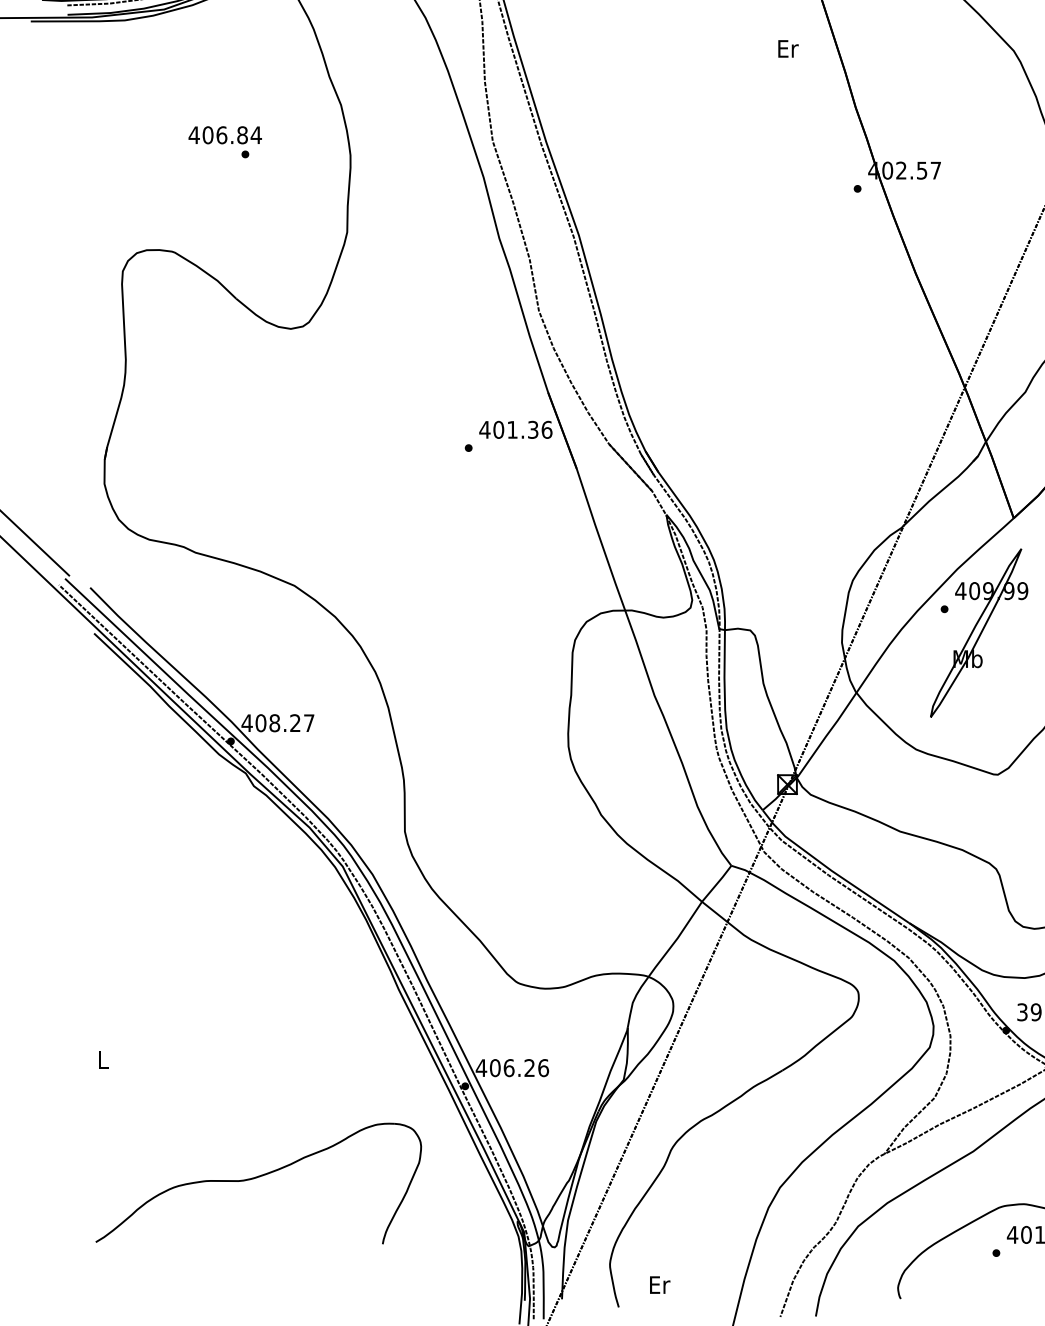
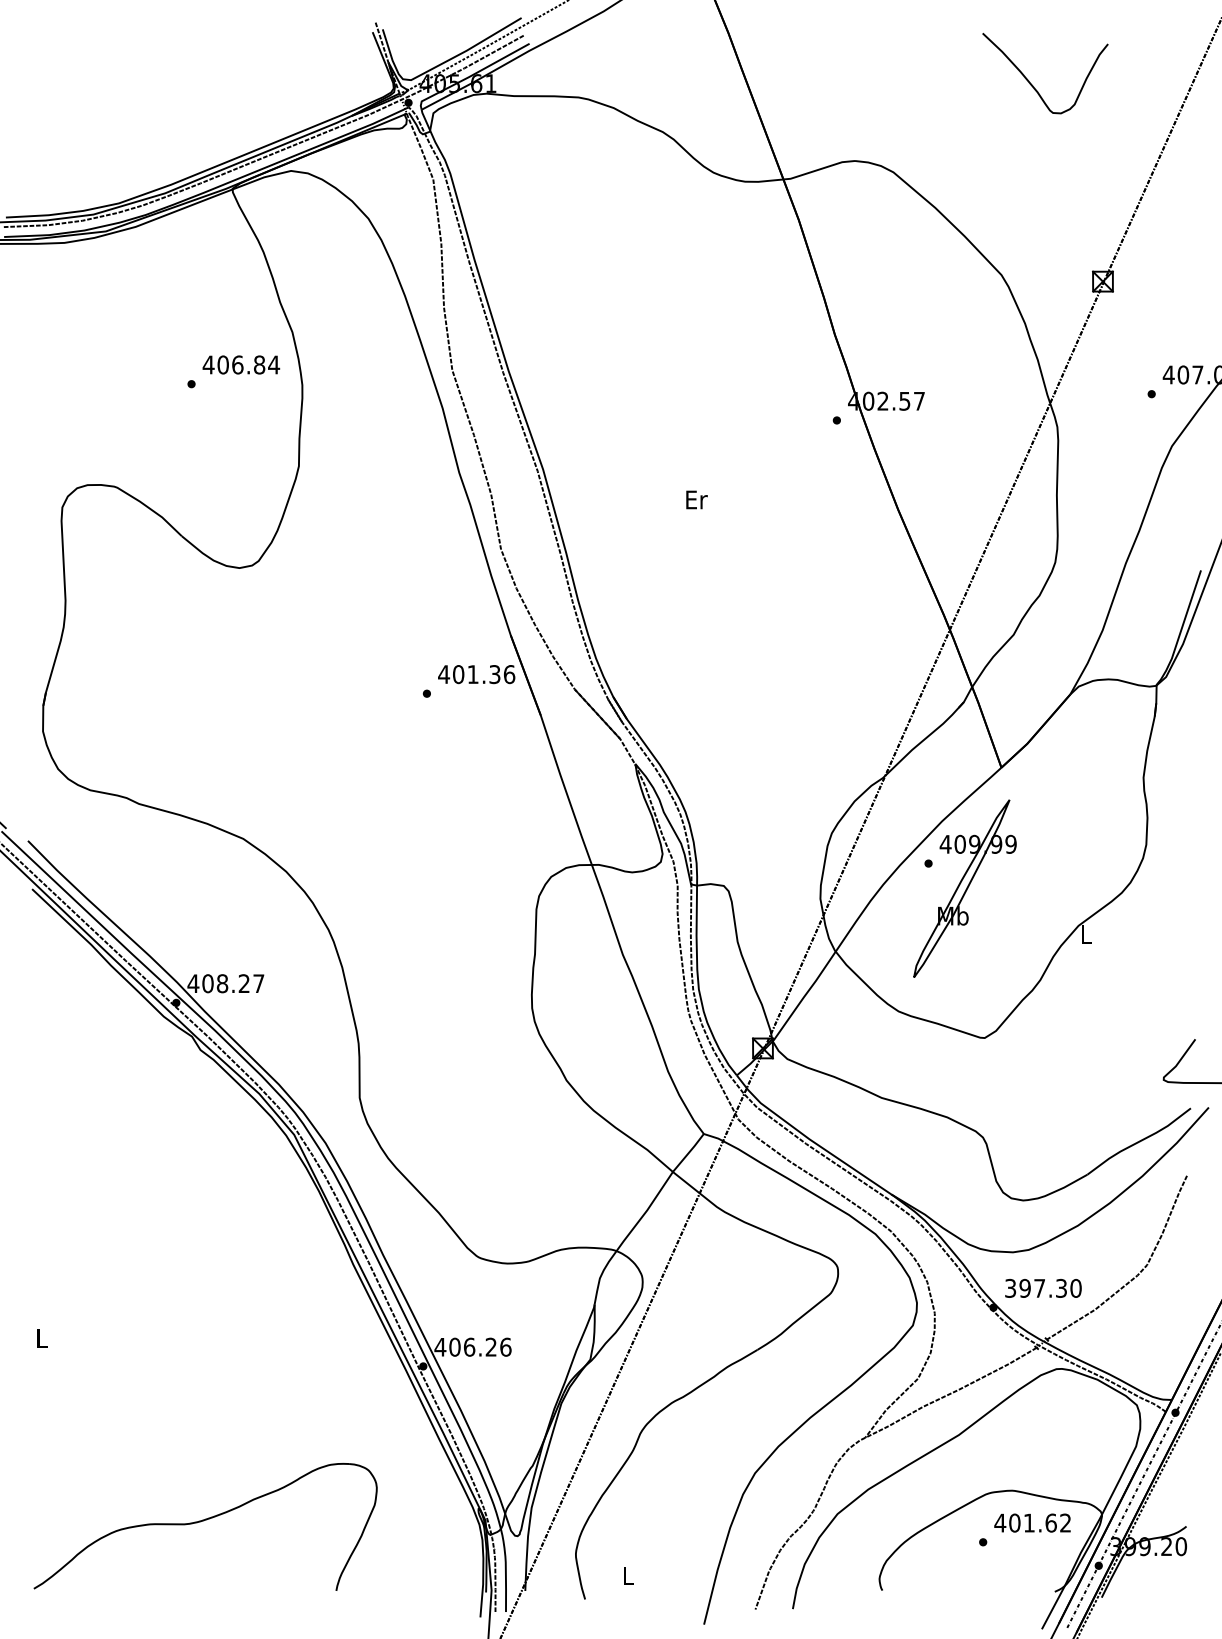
text: (787, 48) -> (696, 499), moved
text: (225, 134) -> (241, 364), moved
part: (258, 1183) -> (205, 1526), moved
text: (659, 1284) -> (628, 1575), Er -> L

